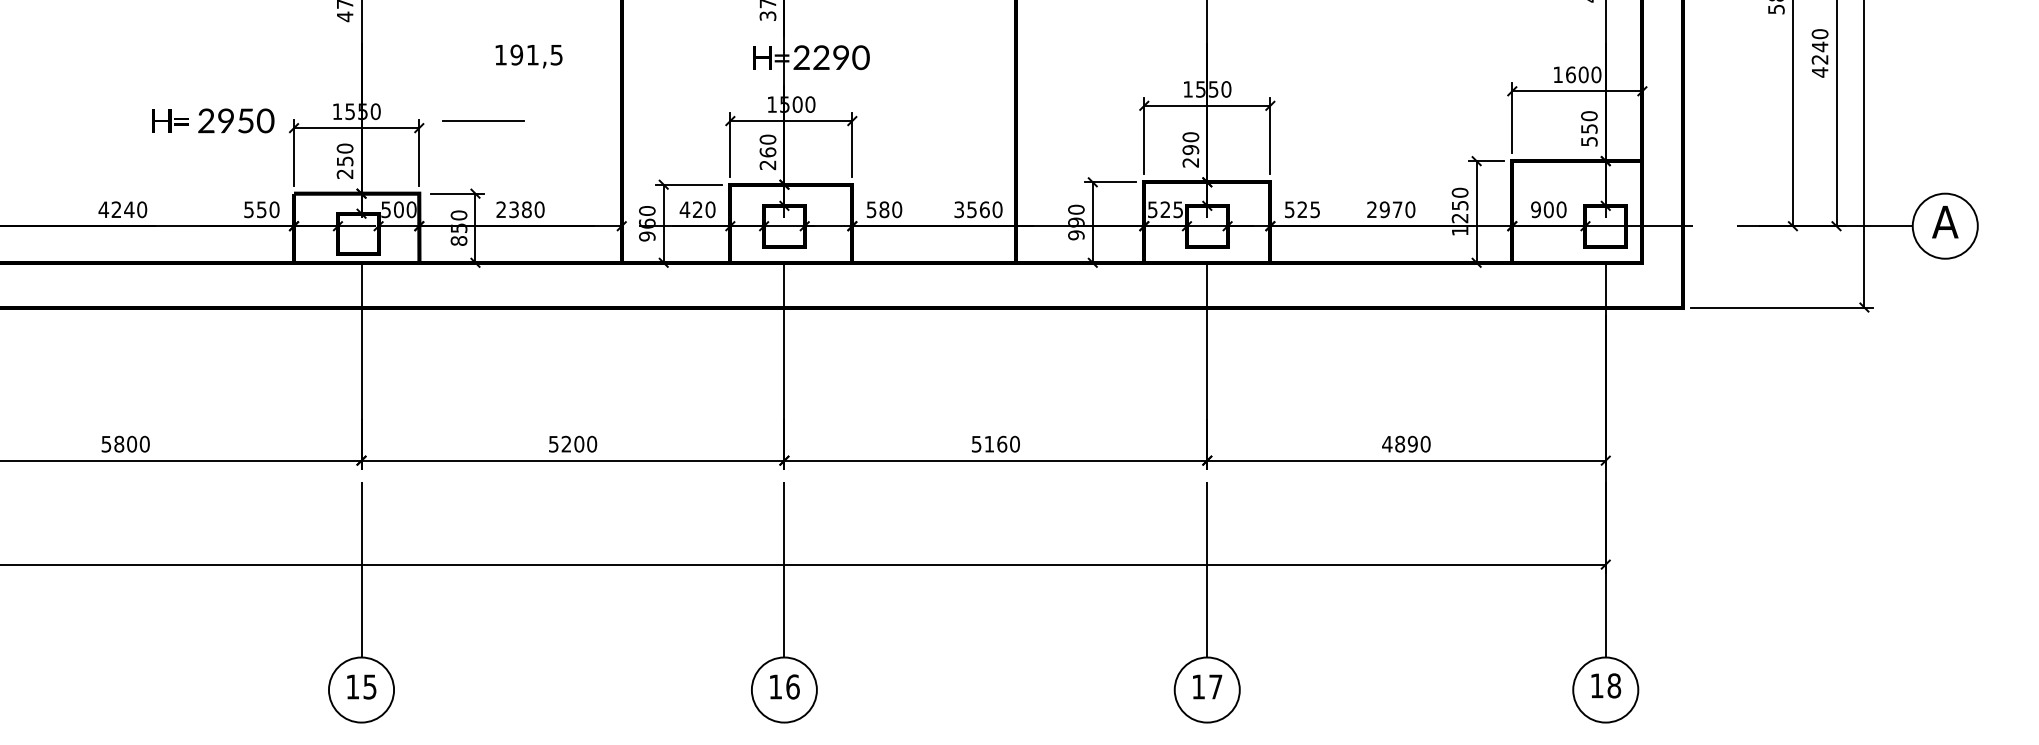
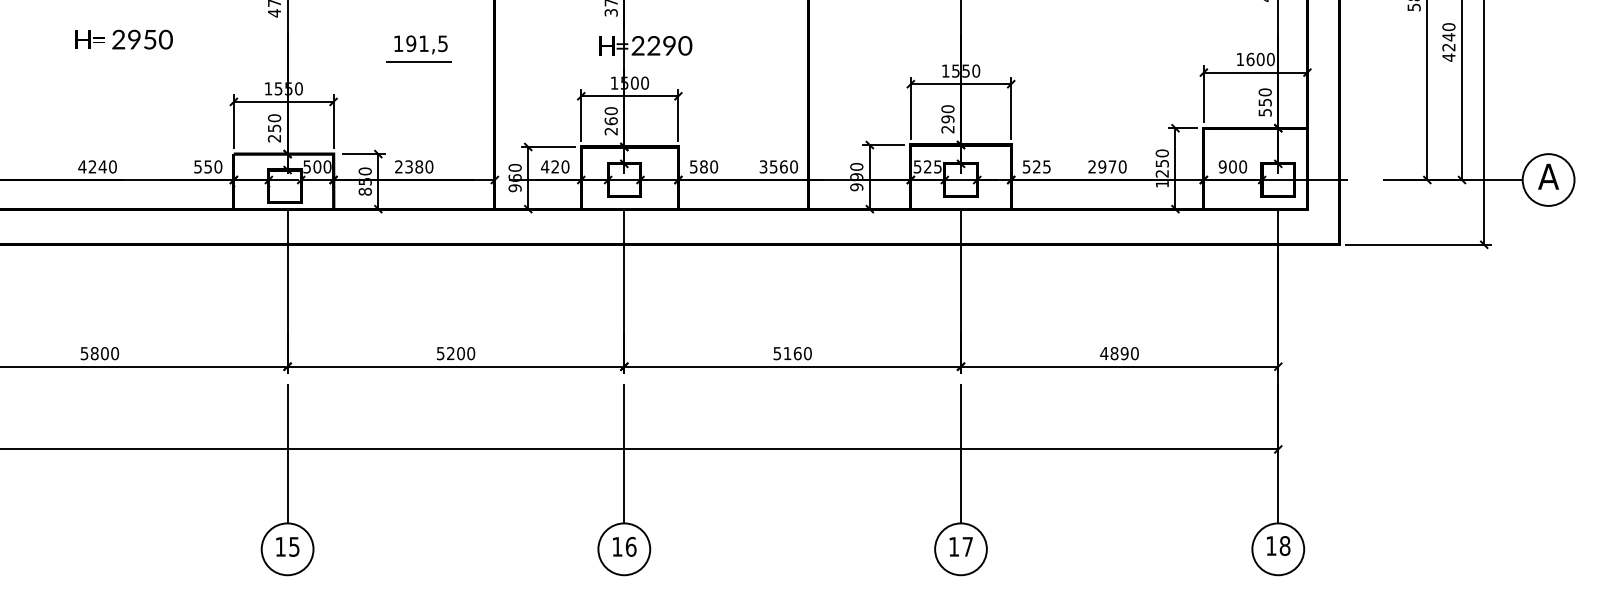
text: (213, 120) -> (124, 39), moved
line: (483, 120) -> (418, 61), moved

